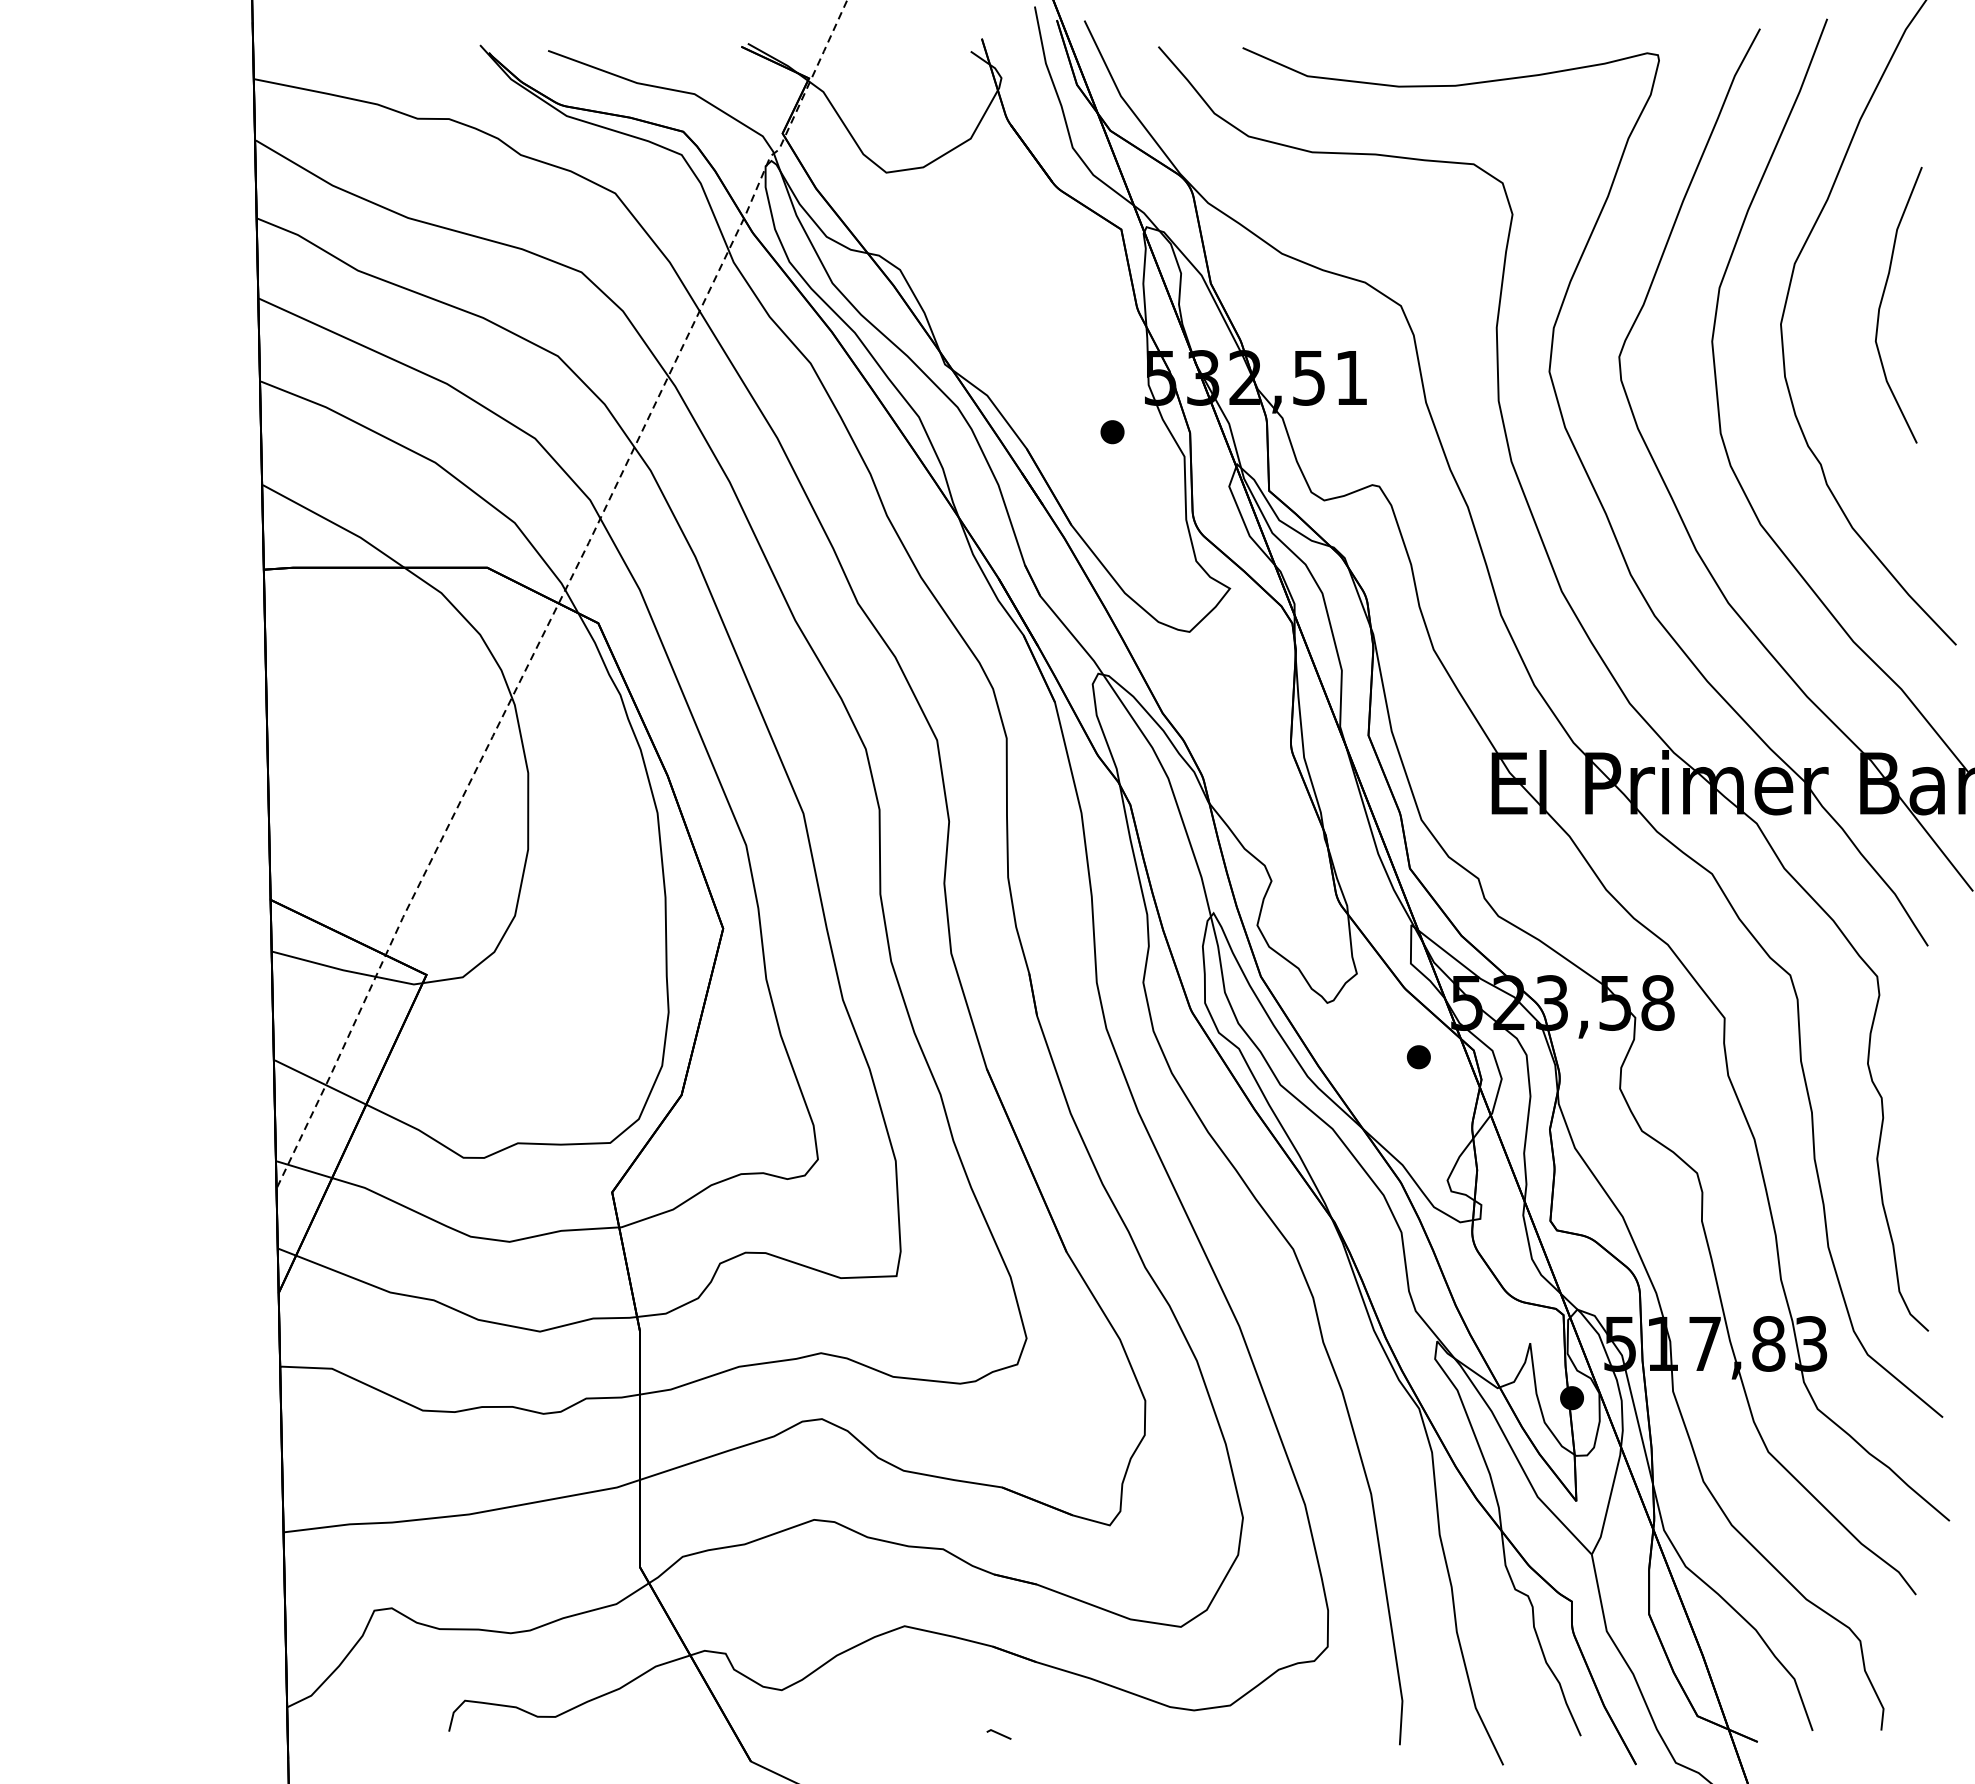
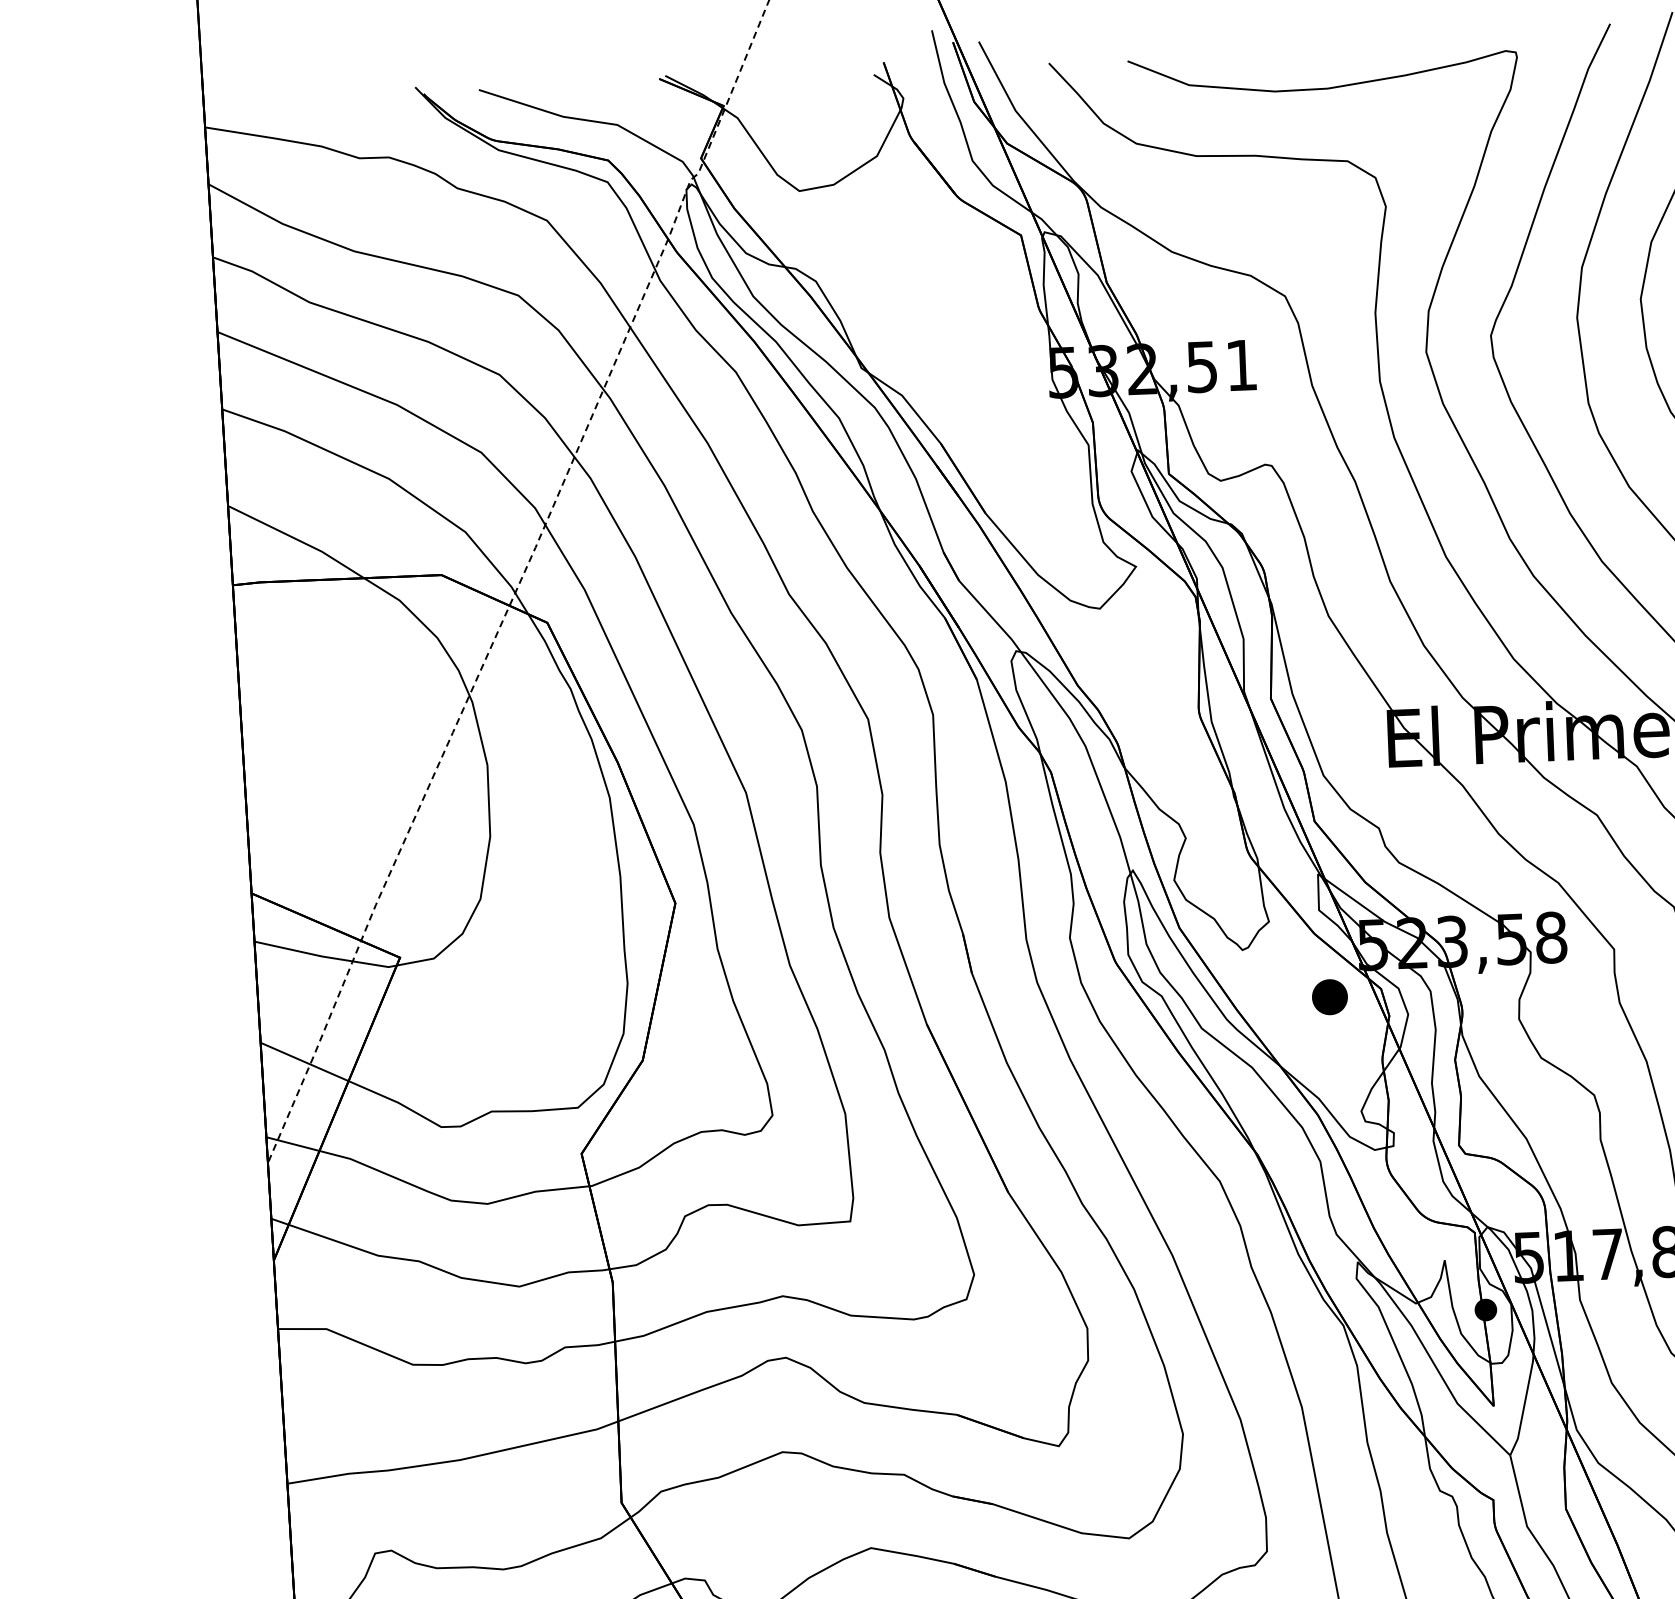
part: (1112, 432) -> (1020, 425), removed
part: (1418, 1057) -> (1329, 997), size x1.6

